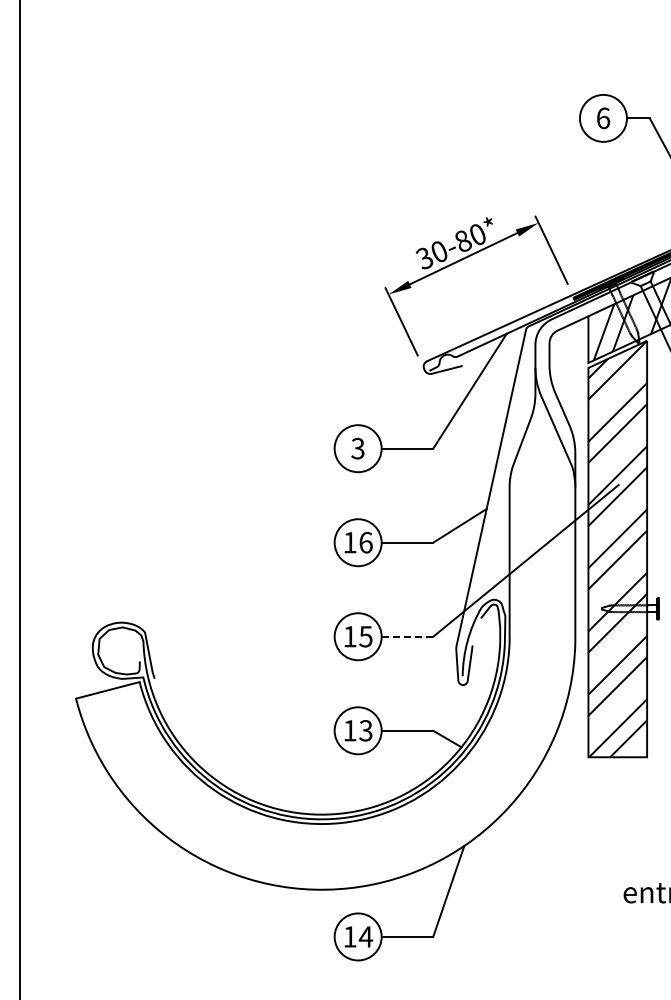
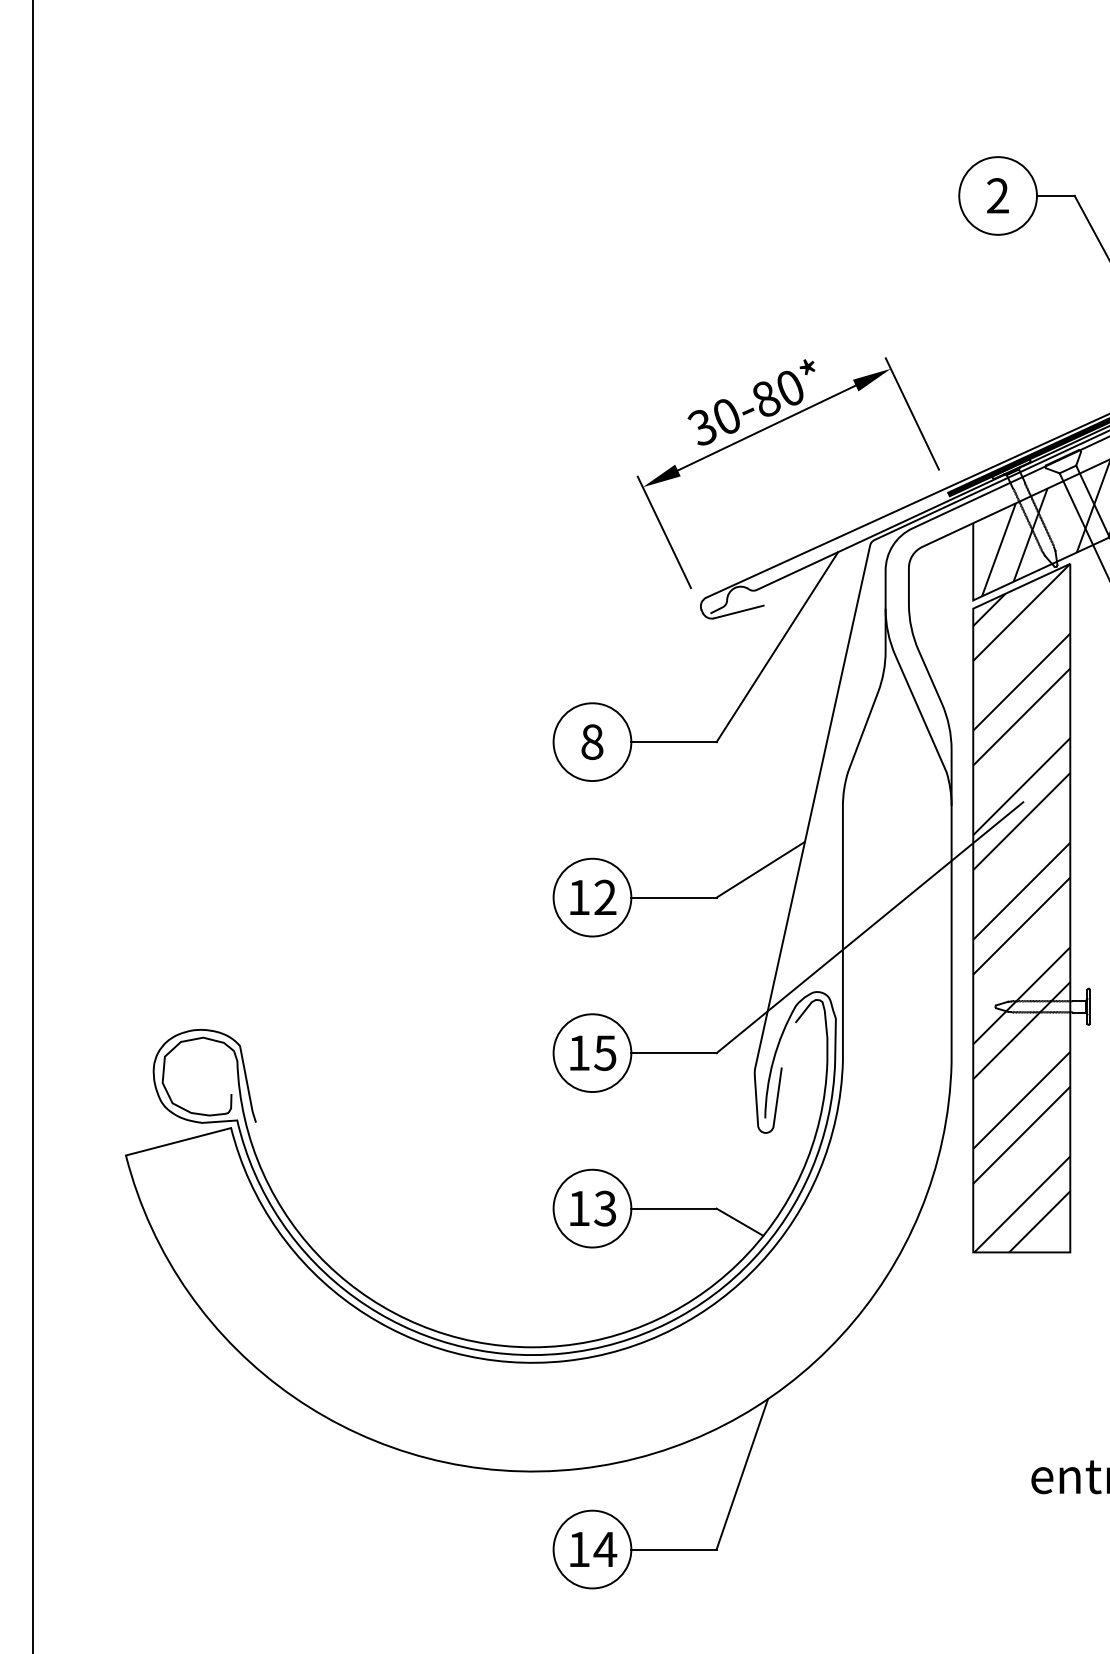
text: (603, 118) -> (998, 196), 6 -> 2
text: (357, 448) -> (591, 741), 3 -> 8
text: (365, 542) -> (604, 897), 16 -> 12
line: (407, 636) -> (674, 1052), dashed -> solid

